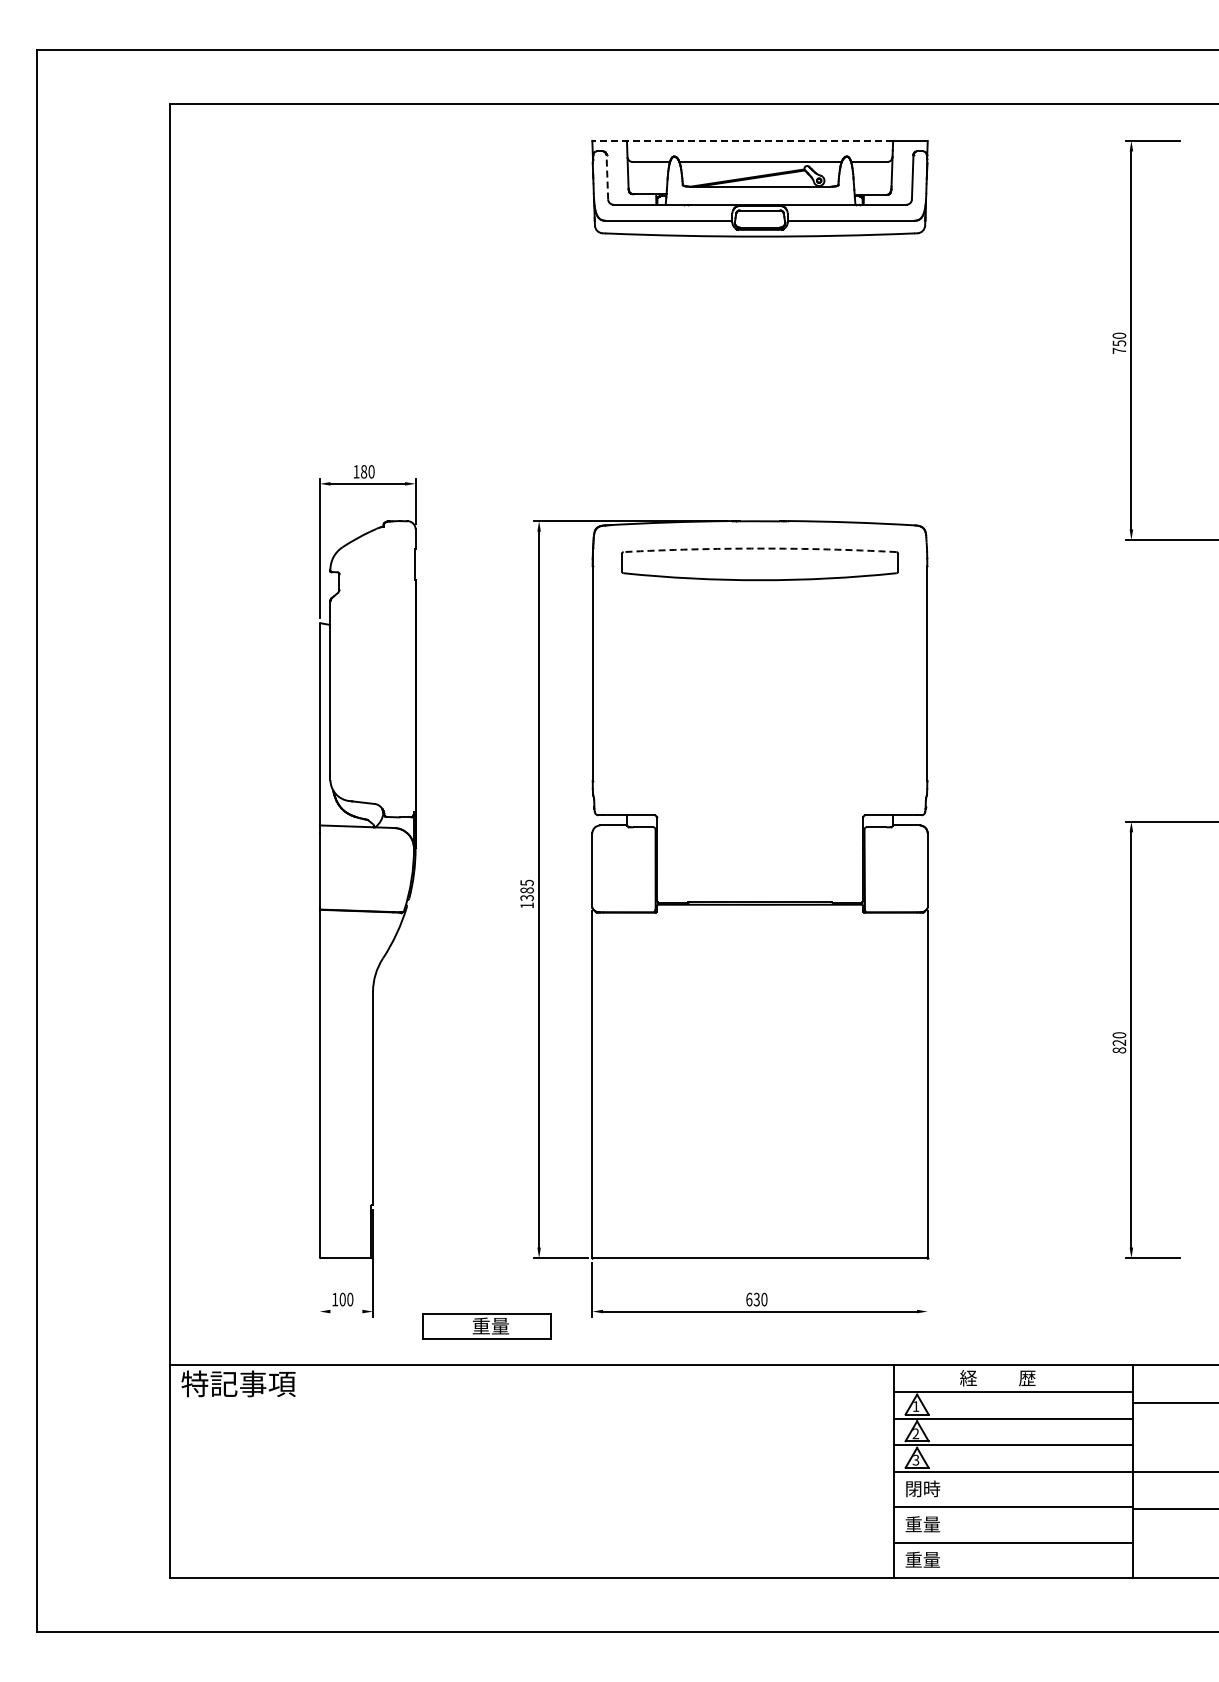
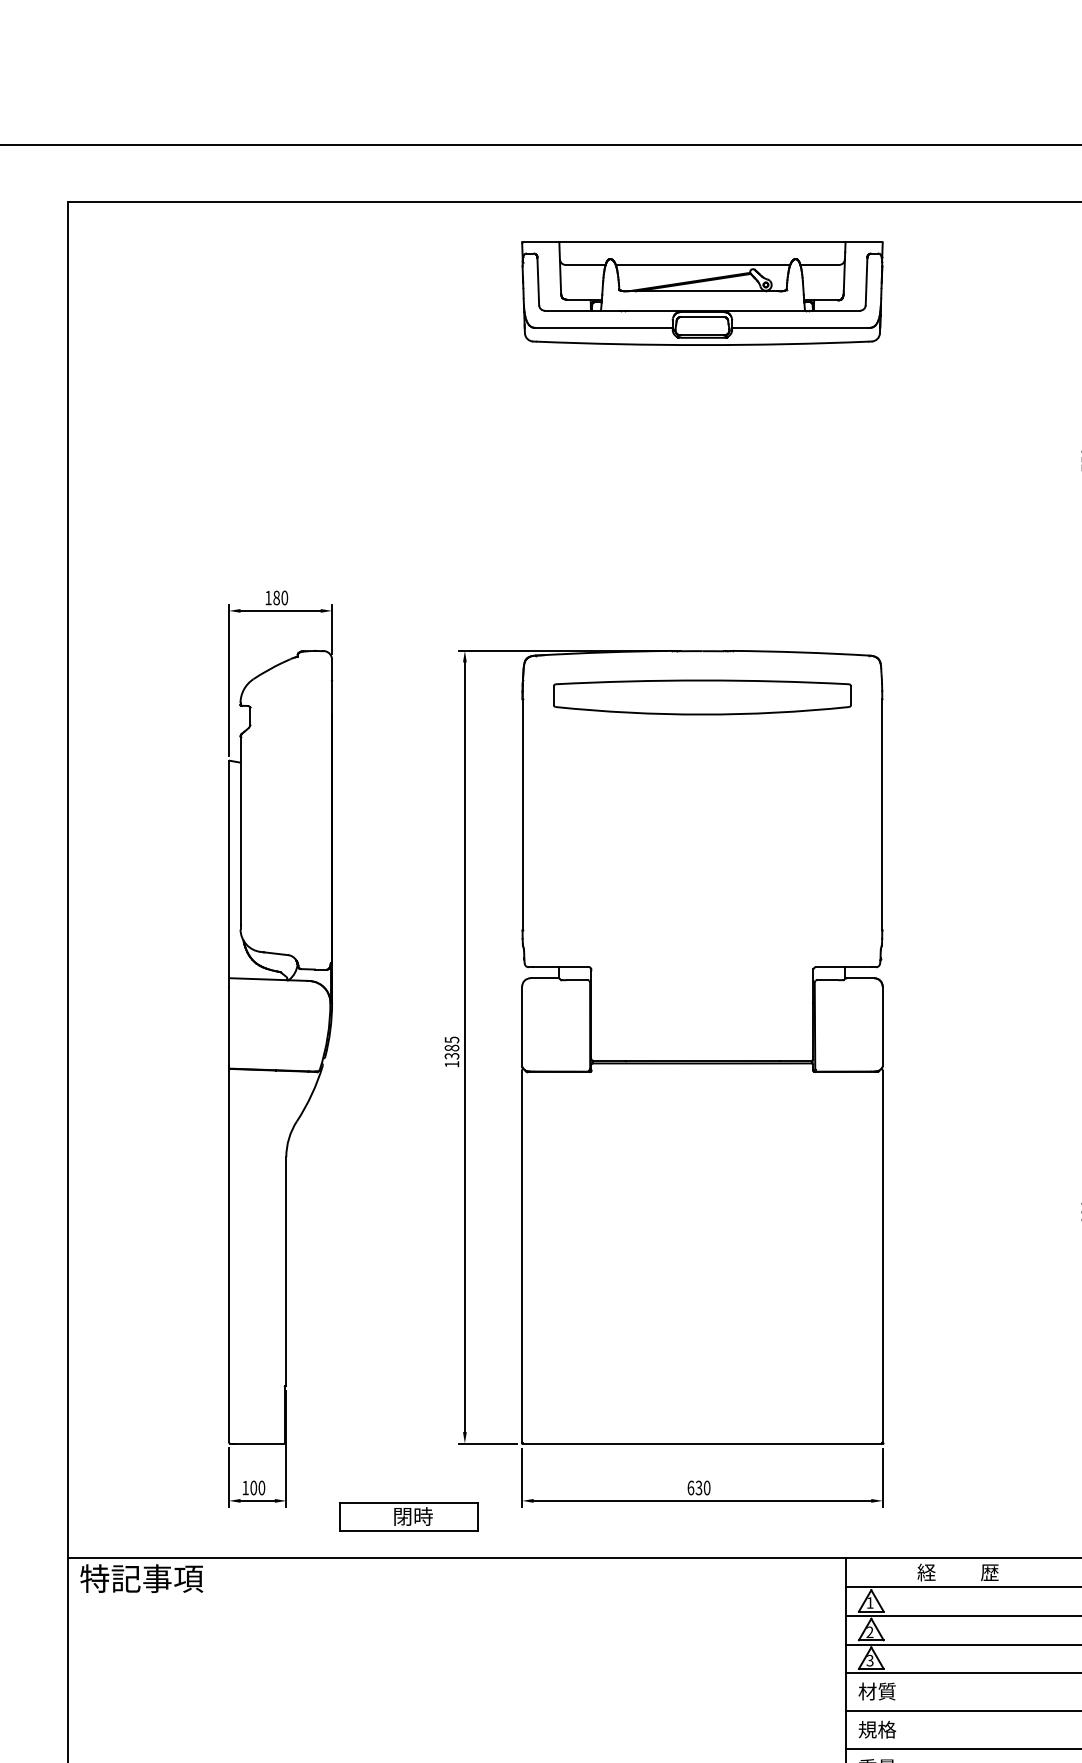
line: (742, 140) -> (683, 241), dashed -> solid
line: (607, 176) -> (538, 280), dashed -> solid
arc: (760, 548) -> (702, 680), dashed -> solid
line: (319, 1289) -> (228, 1477), added
line: (927, 1289) -> (882, 1477), added
line: (346, 1311) -> (257, 1500), added
text: (490, 1325) -> (412, 1515), 重量 -> 閉時
text: (922, 1488) -> (877, 1691), 閉時 -> 材質
text: (922, 1524) -> (877, 1729), 重量 -> 規格

